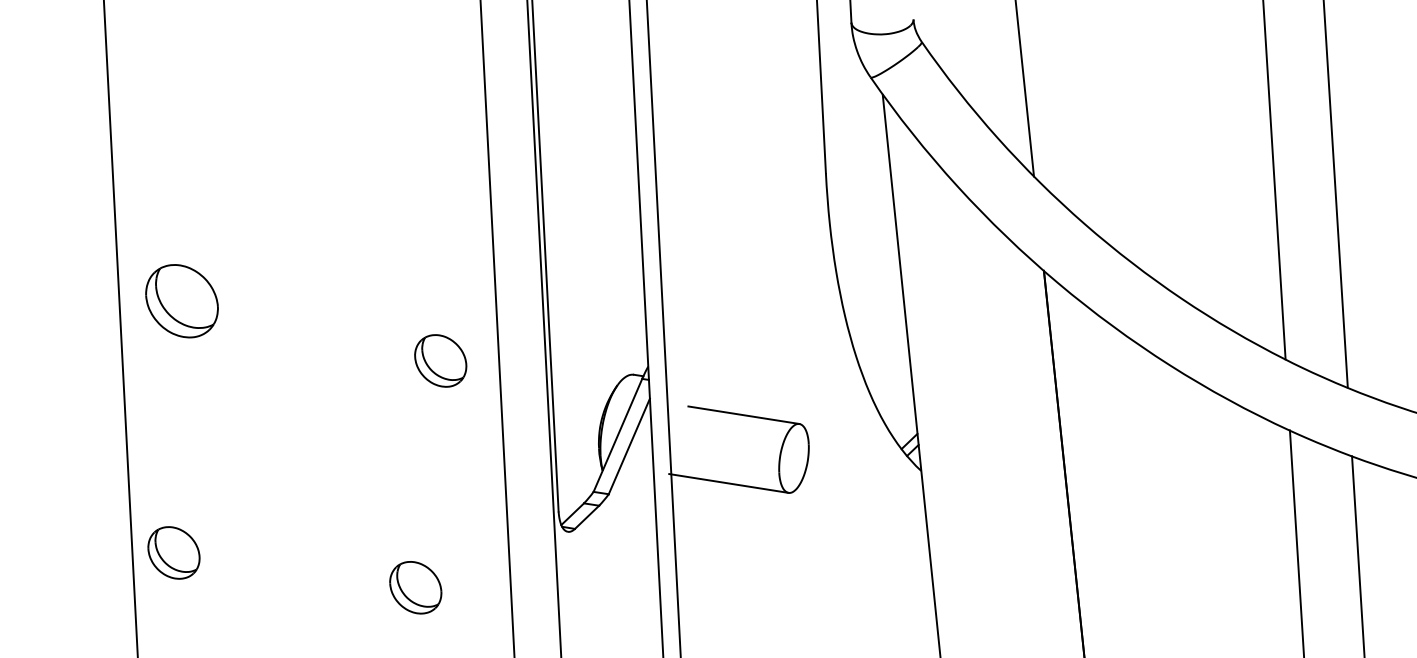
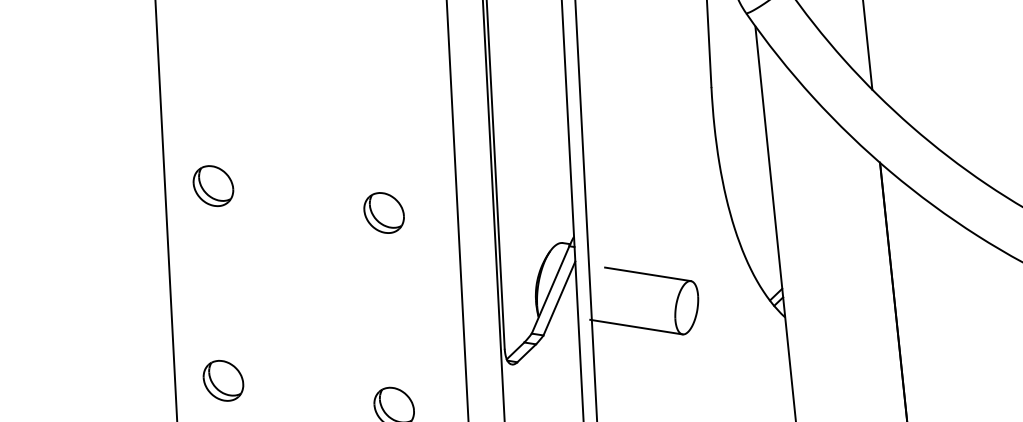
part: (181, 300) -> (213, 185), size x0.71
part: (440, 360) -> (383, 212), moved
part: (173, 552) -> (223, 380), moved

